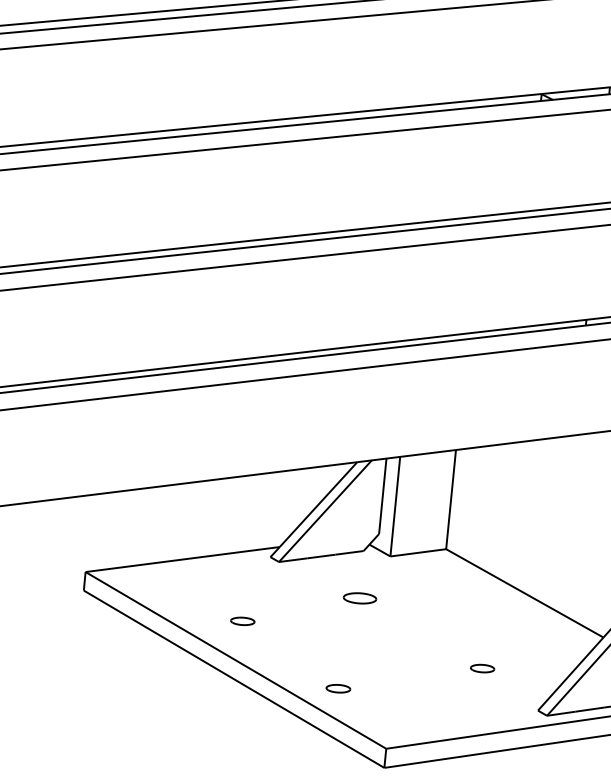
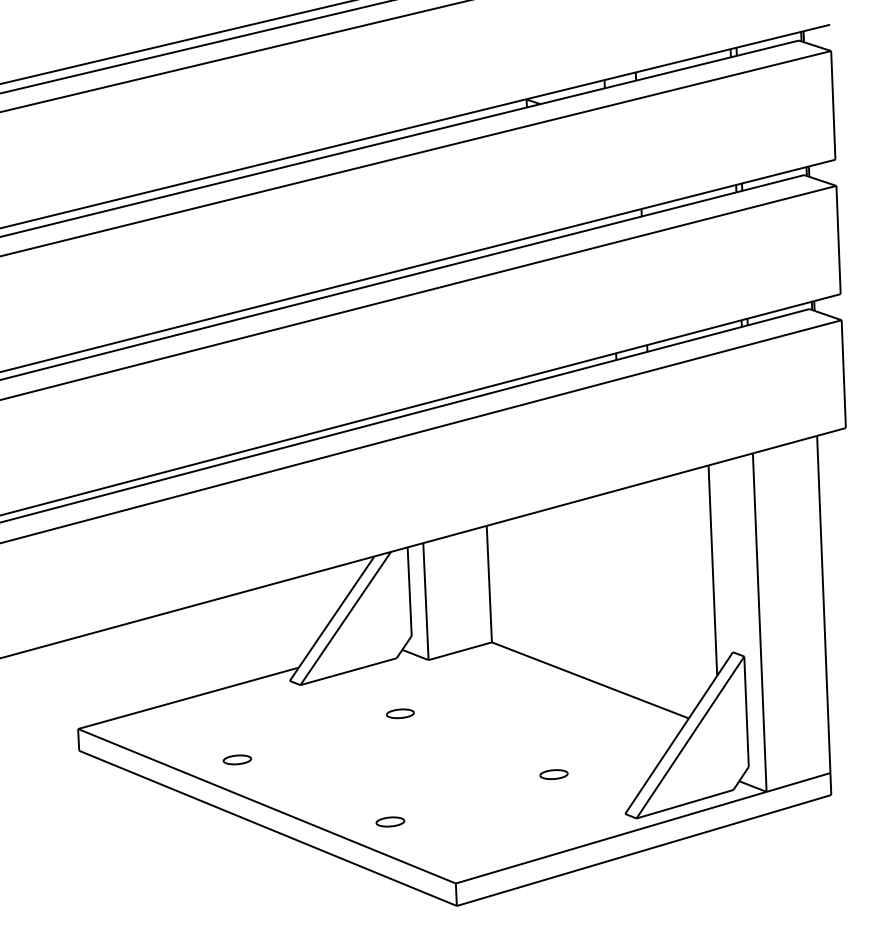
part: (360, 598) -> (400, 713), size x0.71
part: (242, 621) -> (237, 759), moved

